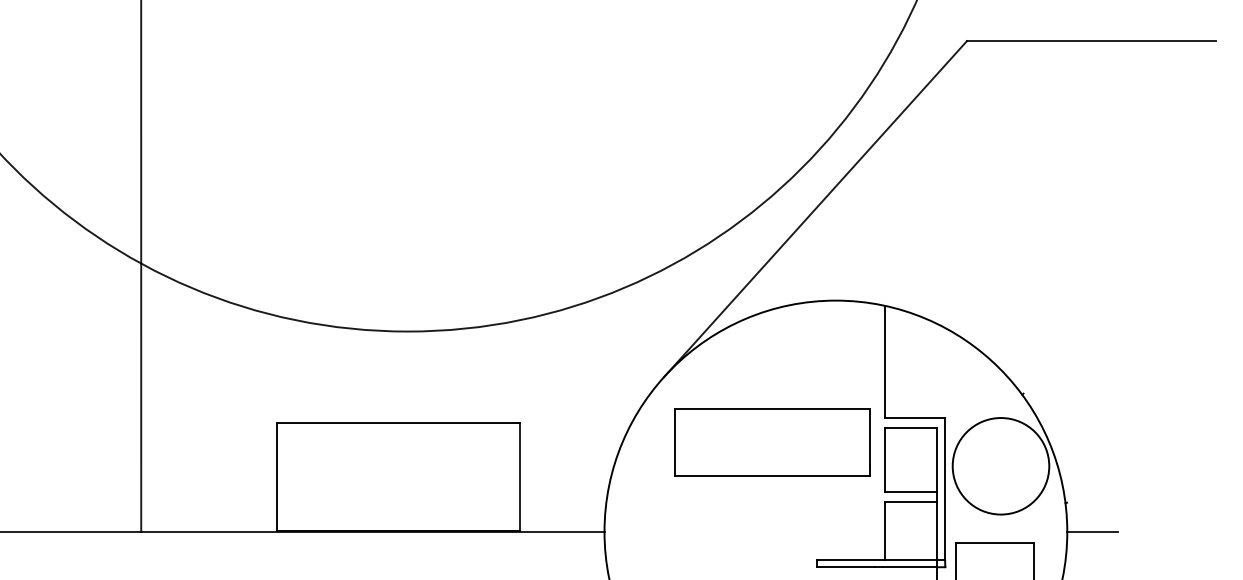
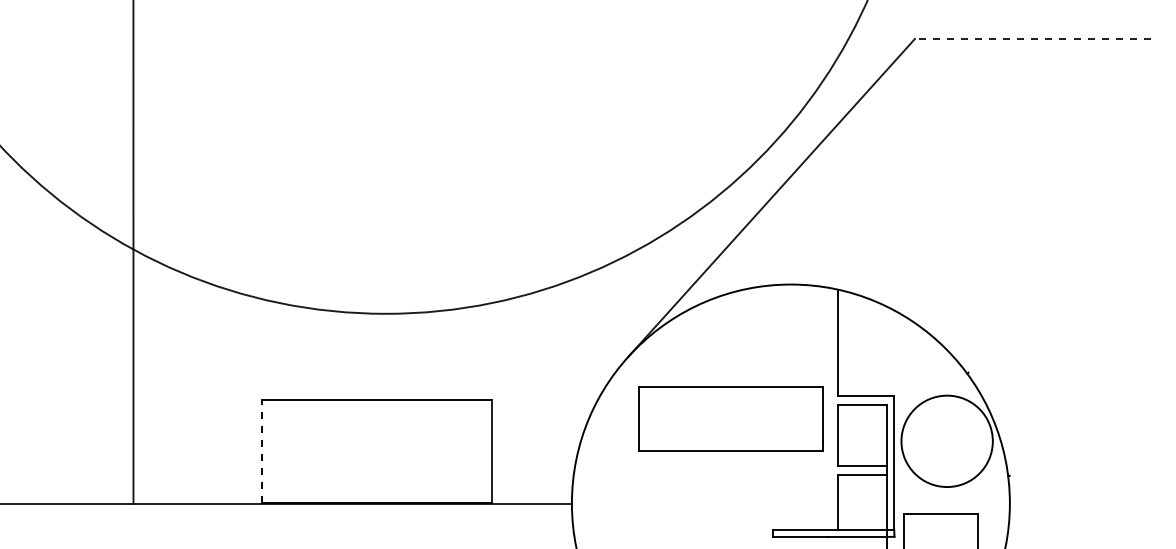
line: (1091, 41) -> (1032, 39), solid -> dashed
line: (277, 476) -> (262, 451), solid -> dashed
line: (1092, 532) -> (1033, 504), removed

